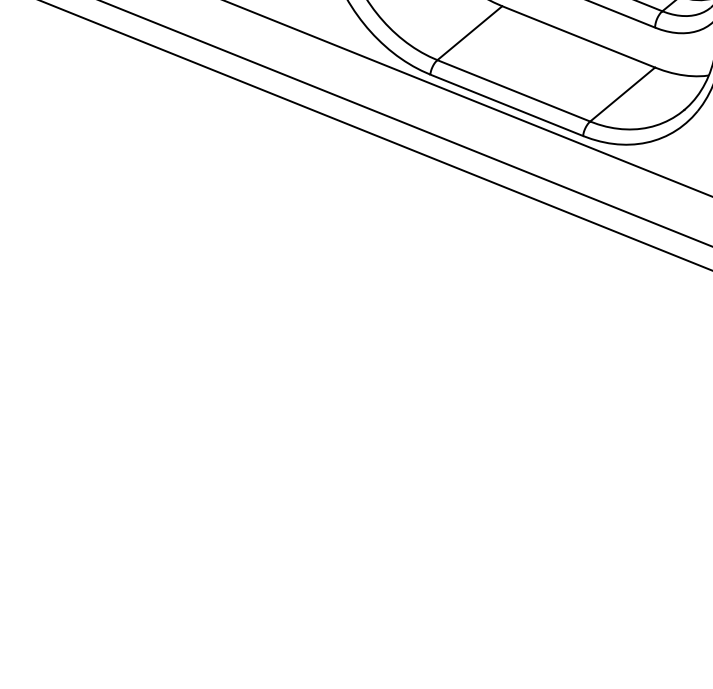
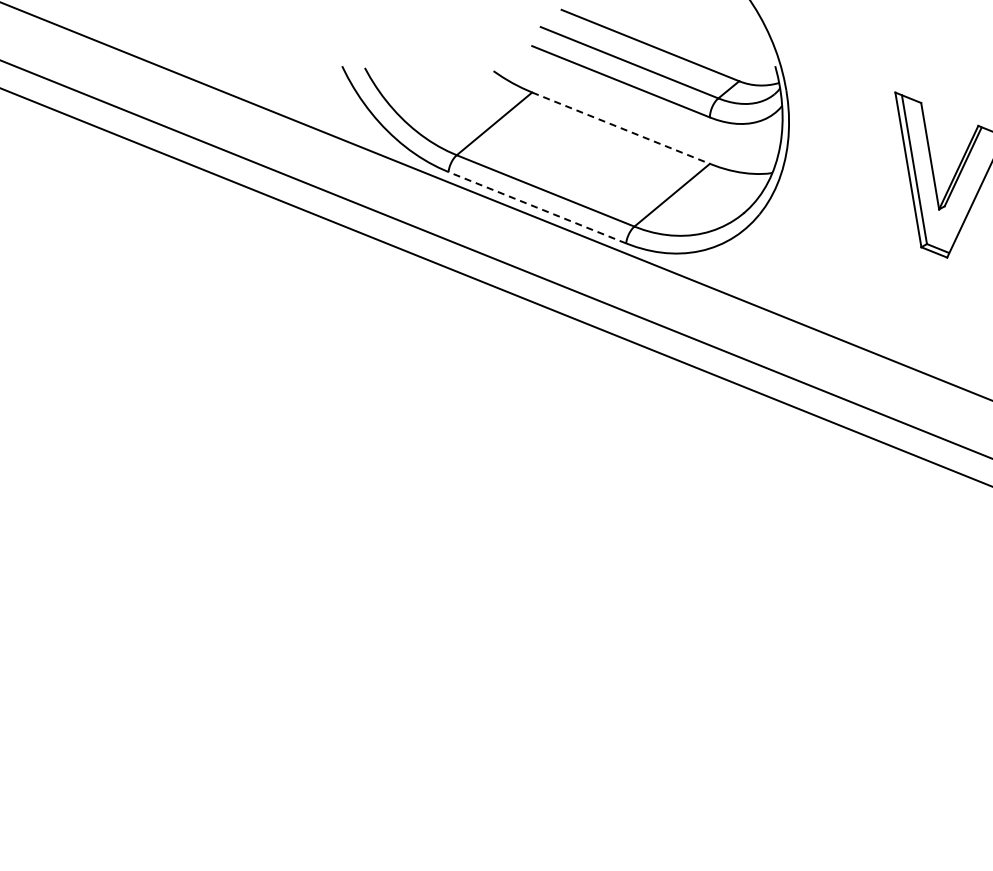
line: (579, 37) -> (621, 128), solid -> dashed
line: (506, 105) -> (537, 207), solid -> dashed

